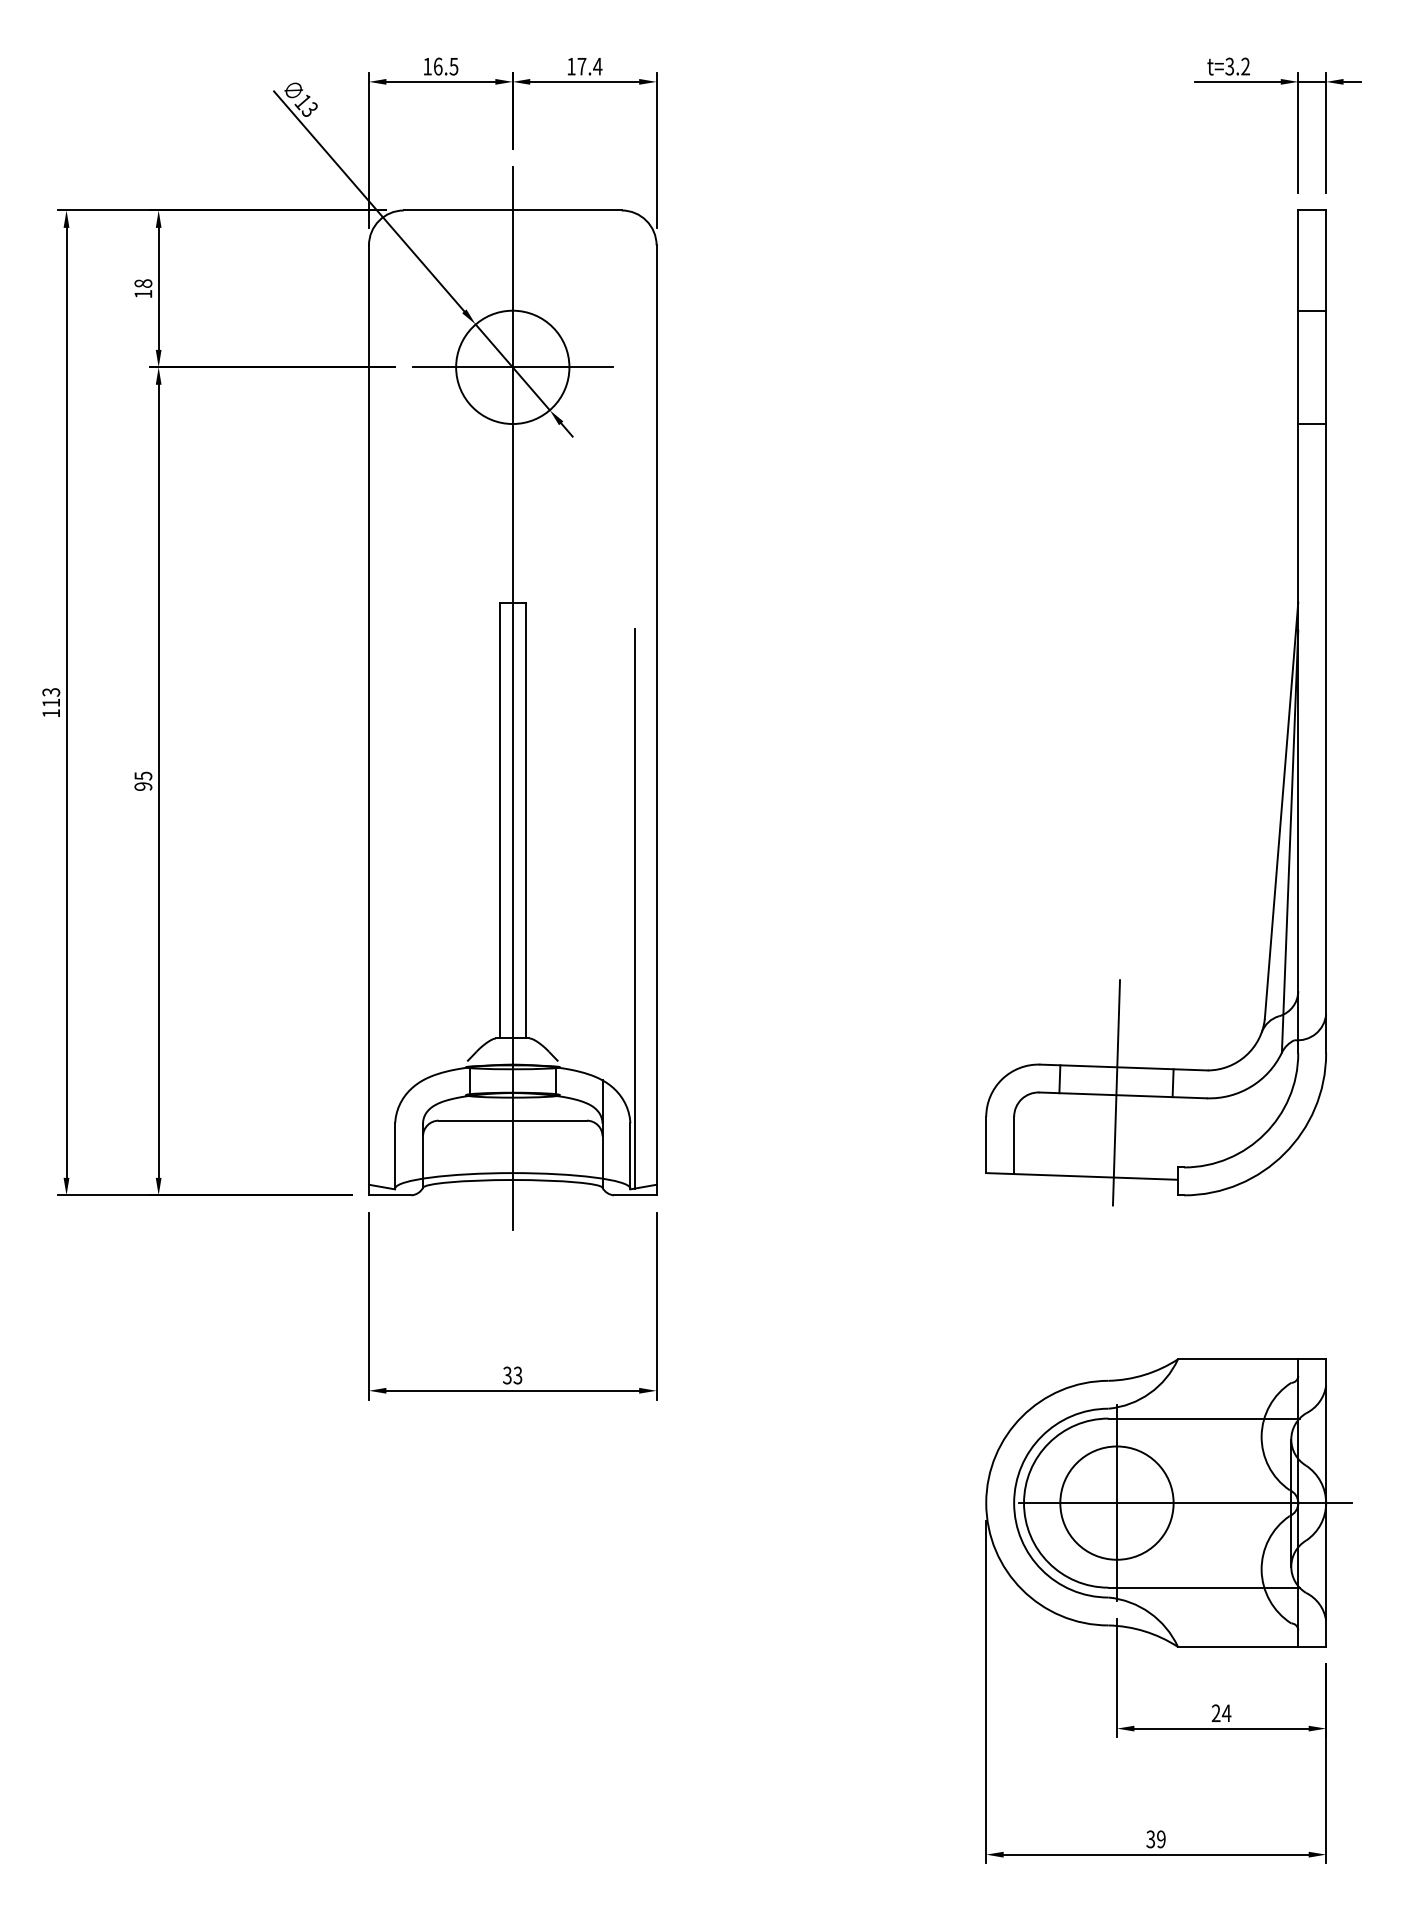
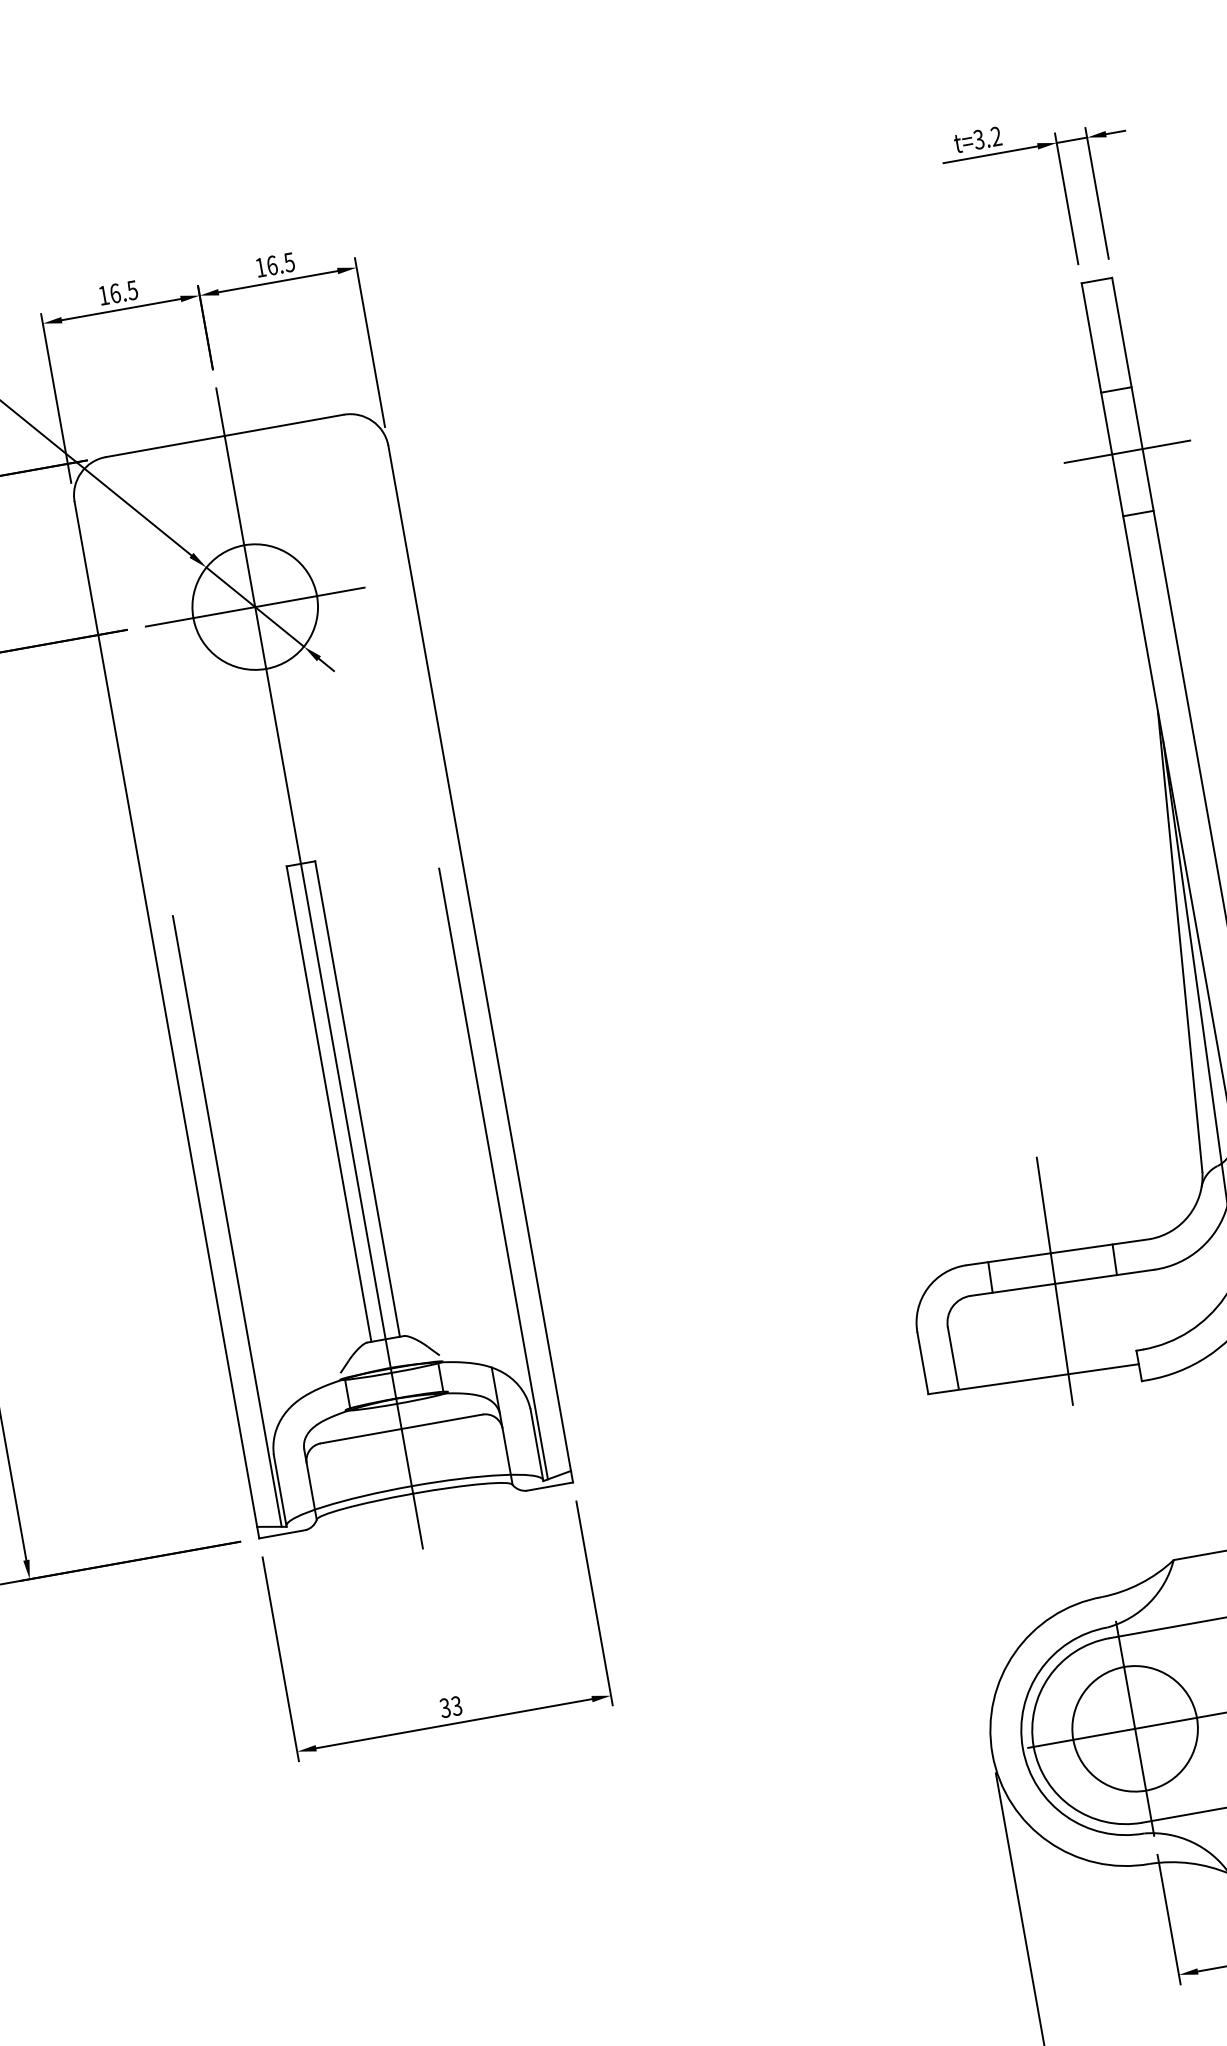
text: (589, 66) -> (280, 263), 17.4 -> 16.5
line: (1311, 367) -> (1126, 452), added
line: (390, 908) -> (226, 1221), added

